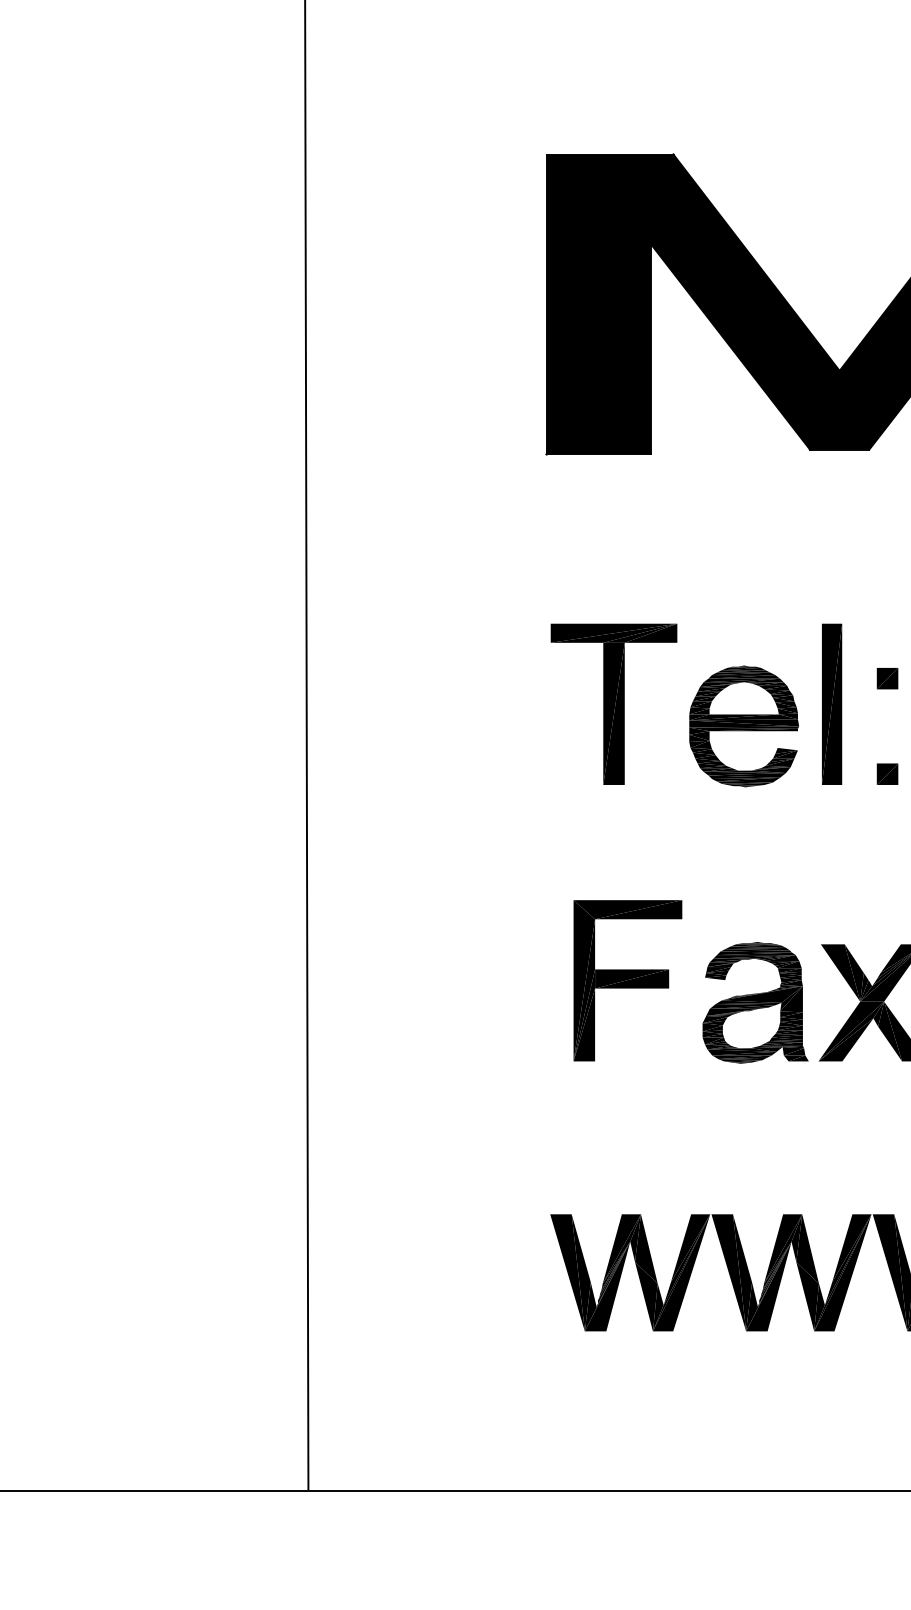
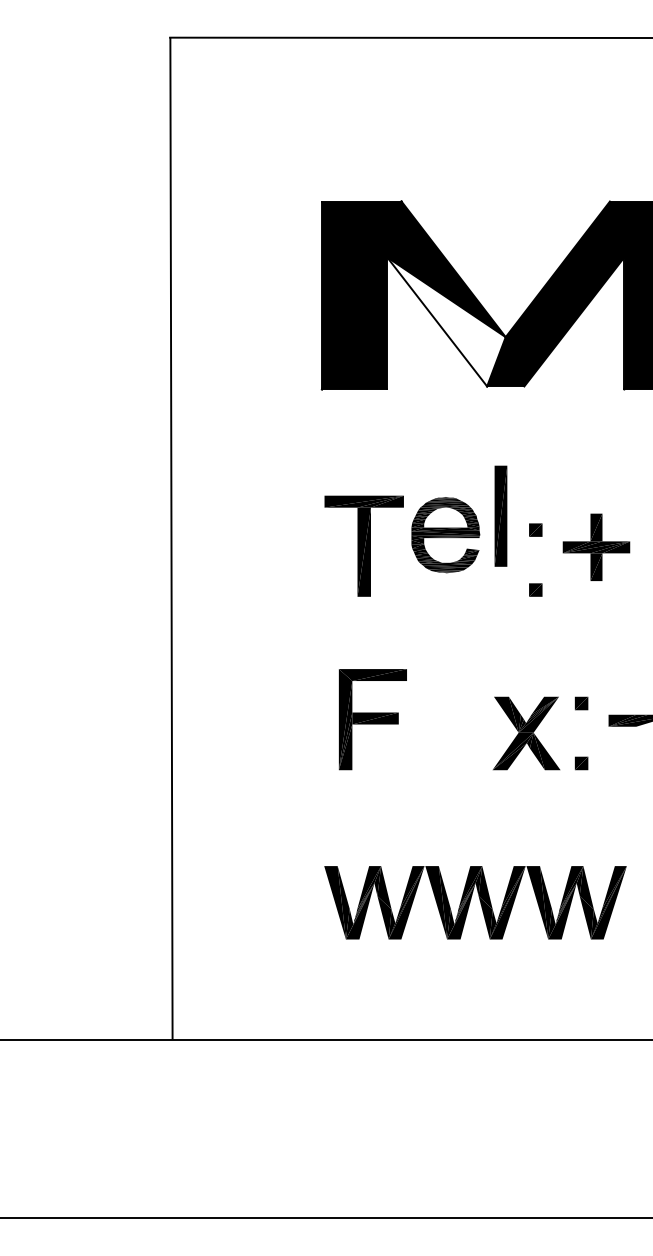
fill: (745, 345) -> (446, 321), removed
part: (831, 703) -> (500, 515), moved
part: (743, 727) -> (445, 535), moved
part: (754, 1002) -> (452, 733), removed

